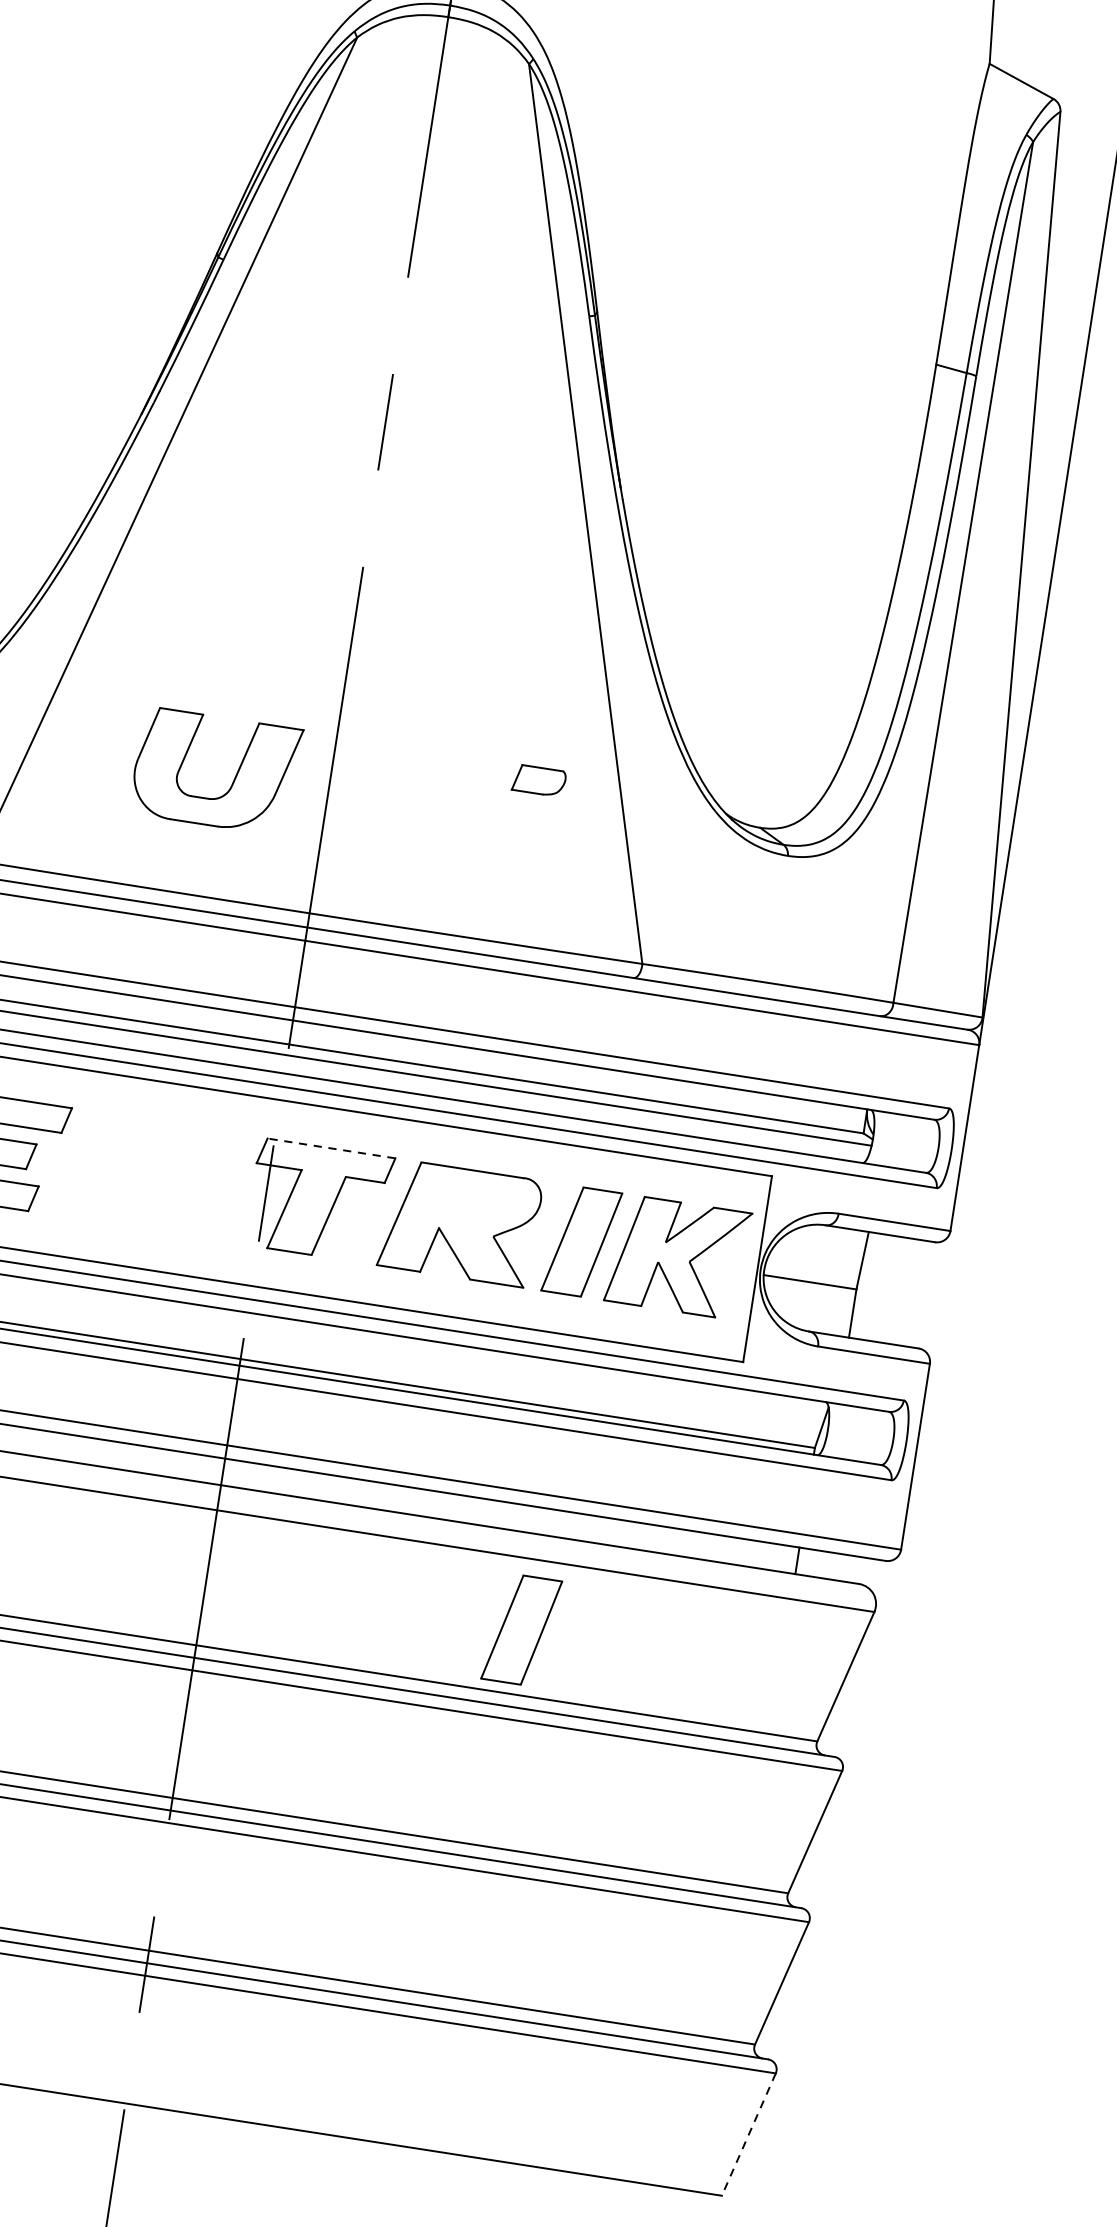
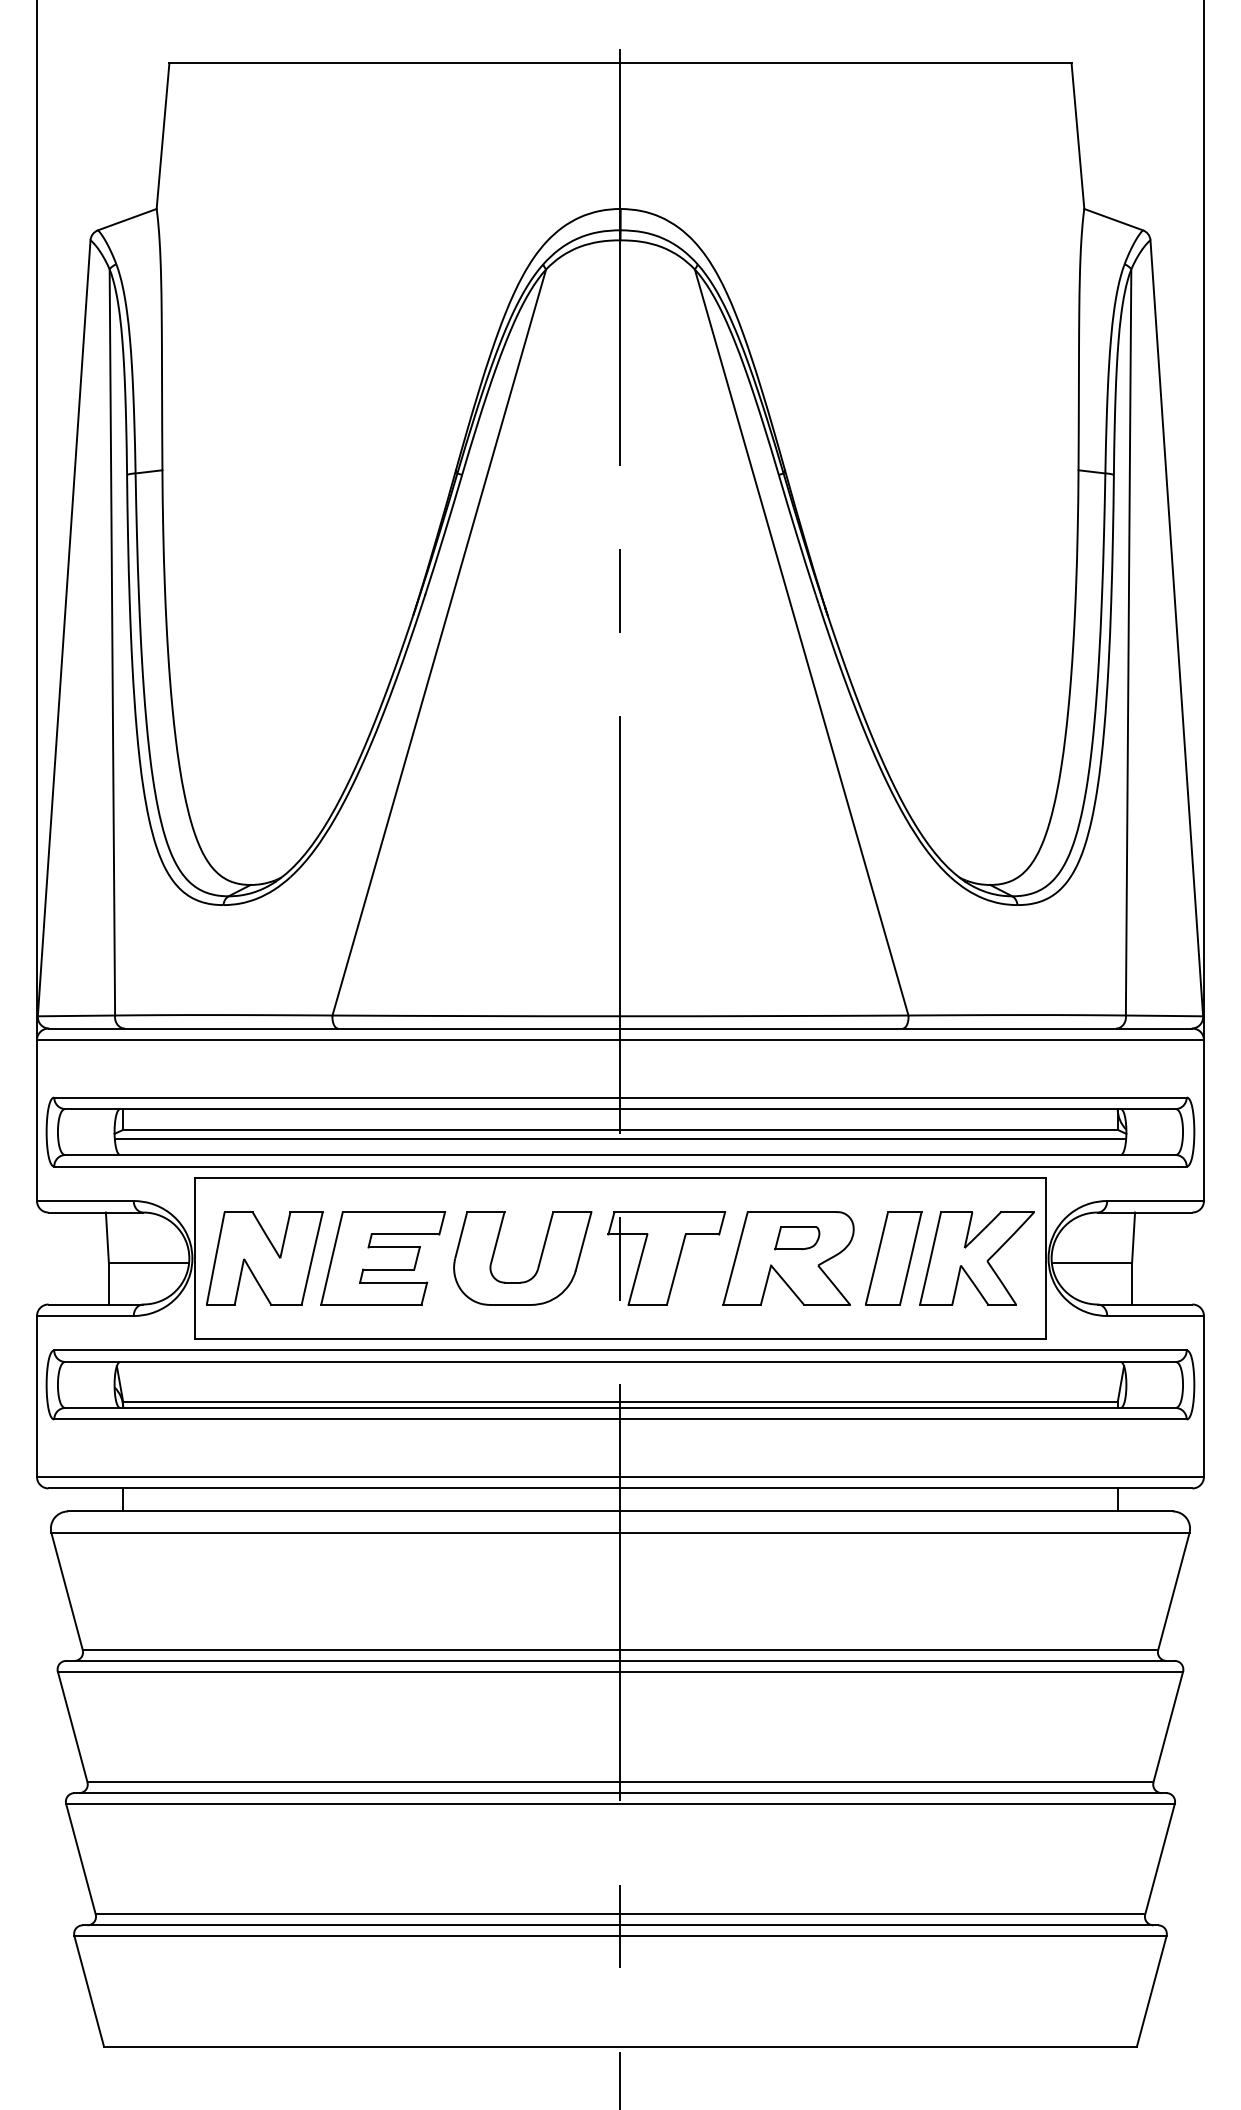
part: (233, 778) -> (538, 1262), moved
part: (539, 781) -> (797, 1238), moved
line: (331, 1148) -> (669, 1212), dashed -> solid
part: (521, 1629) -> (893, 1594), removed
line: (748, 2134) -> (1151, 1991), dashed -> solid

